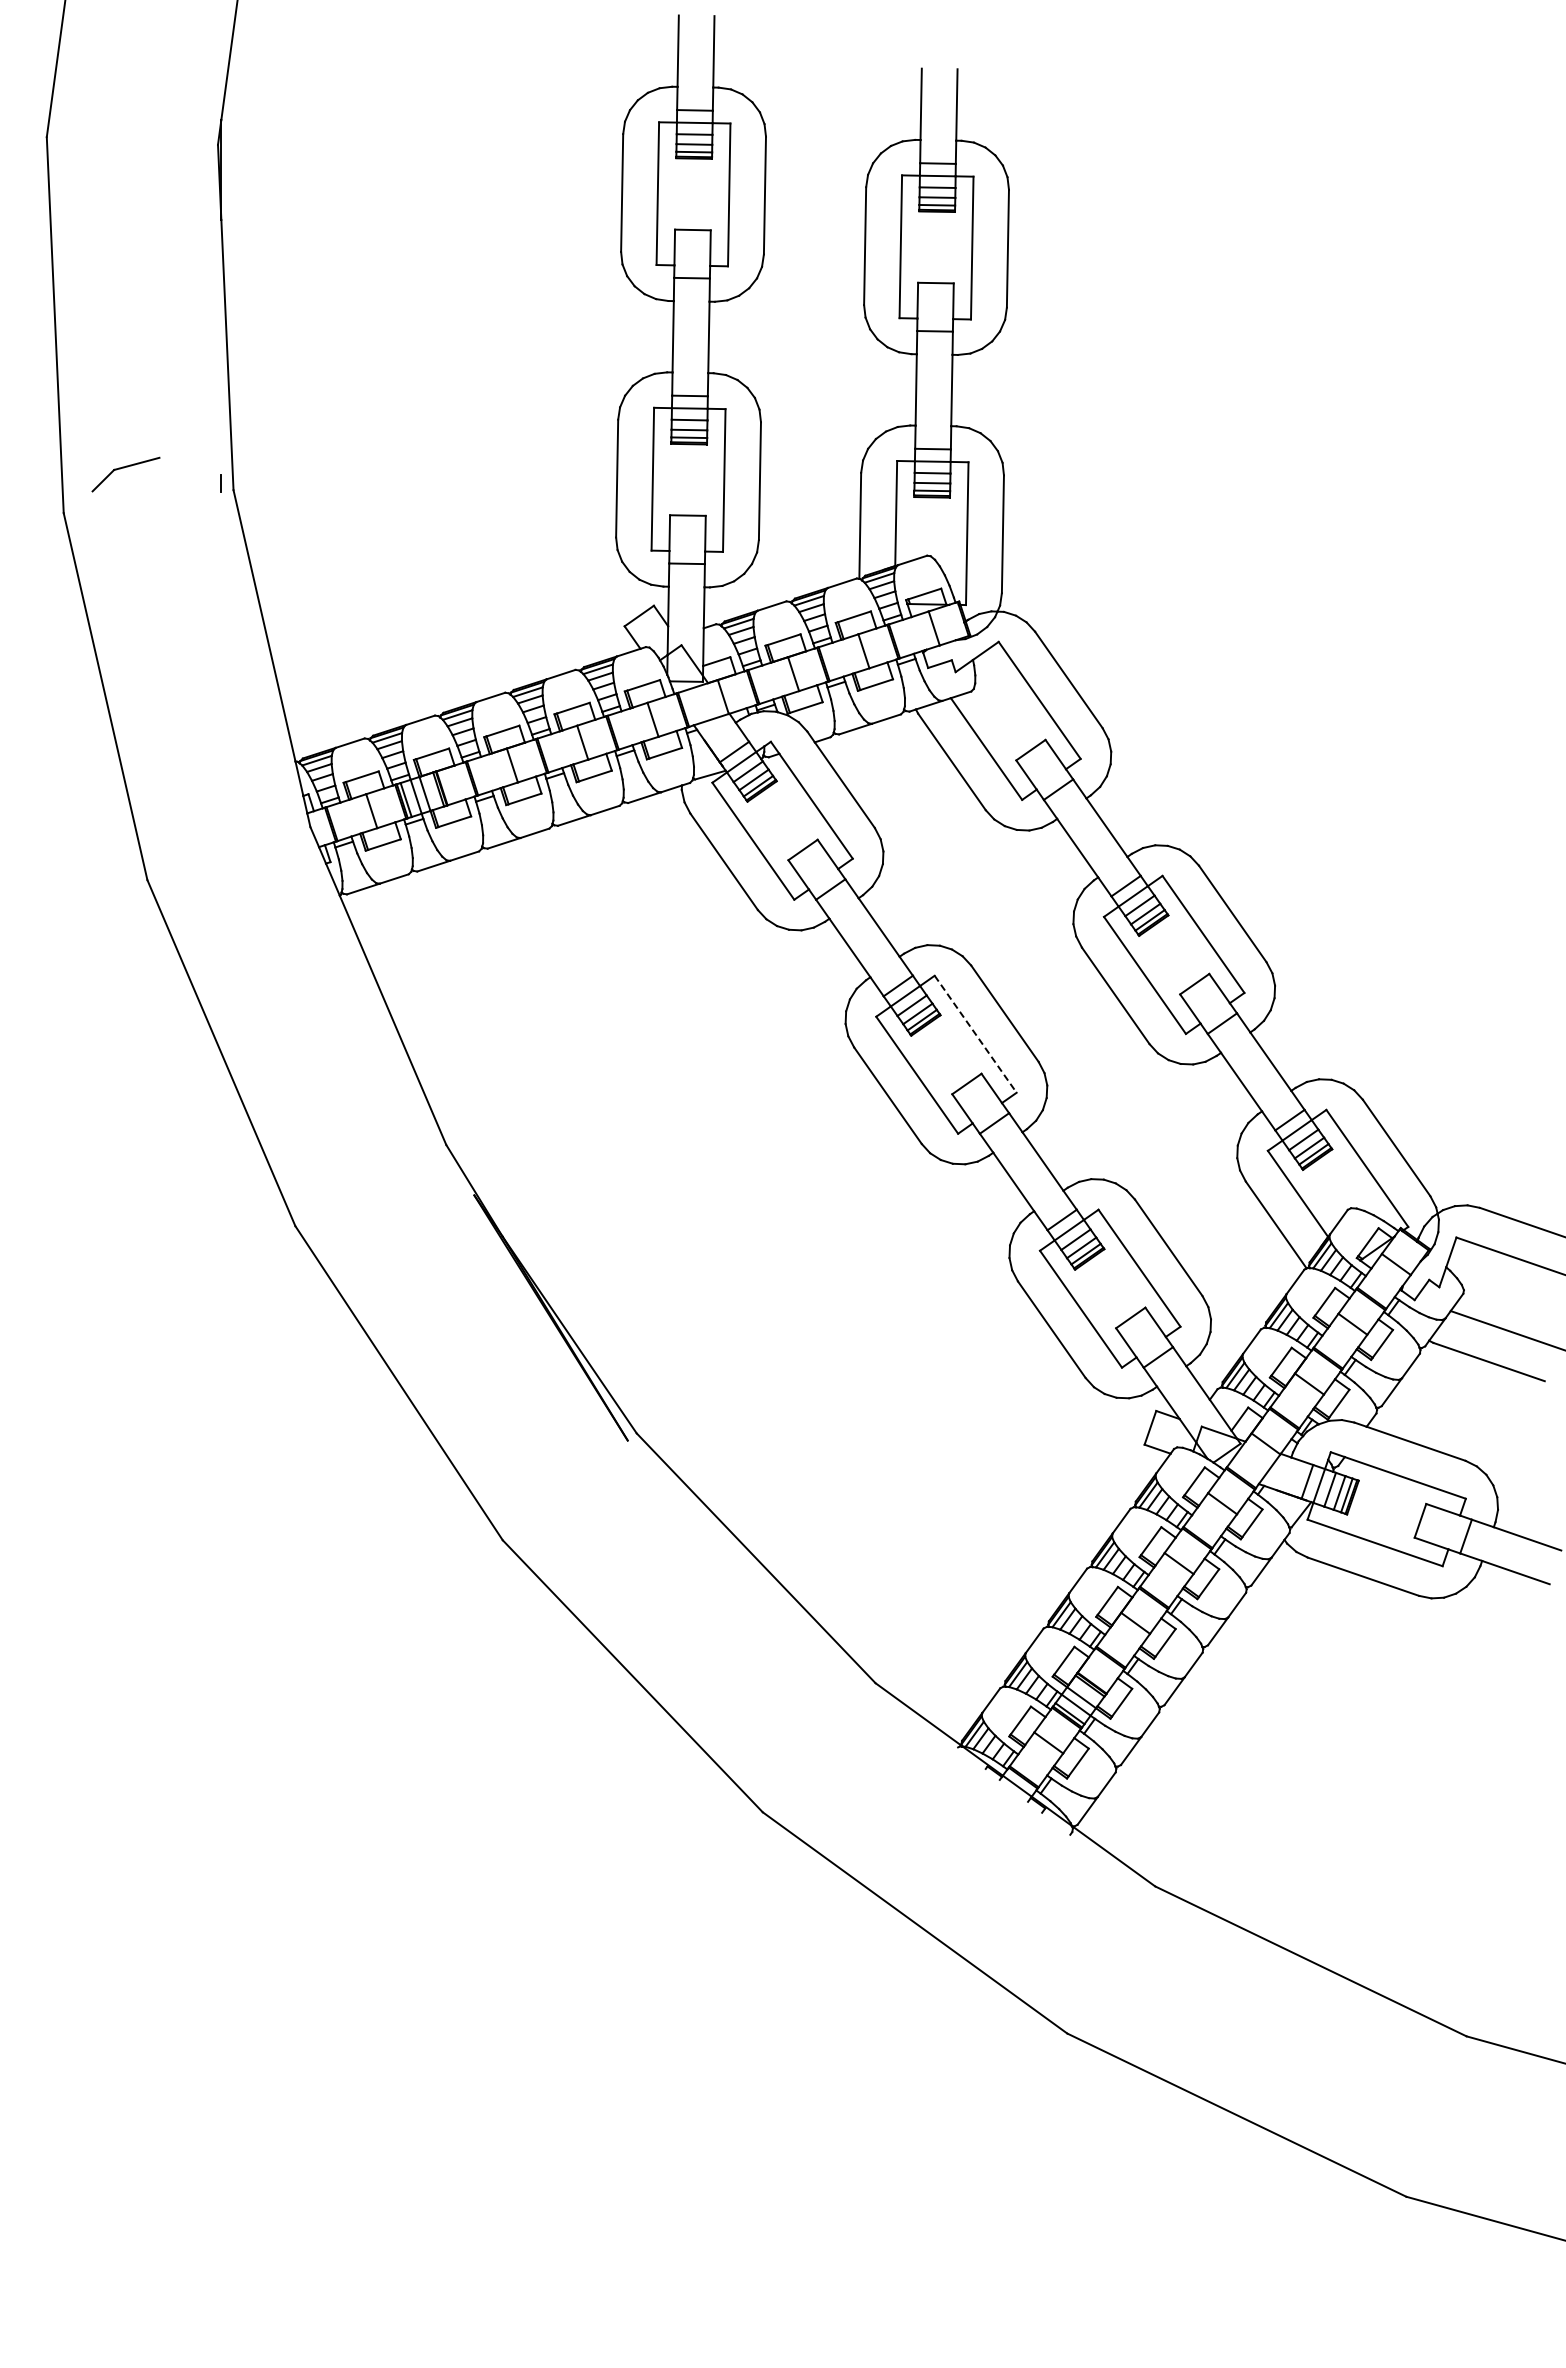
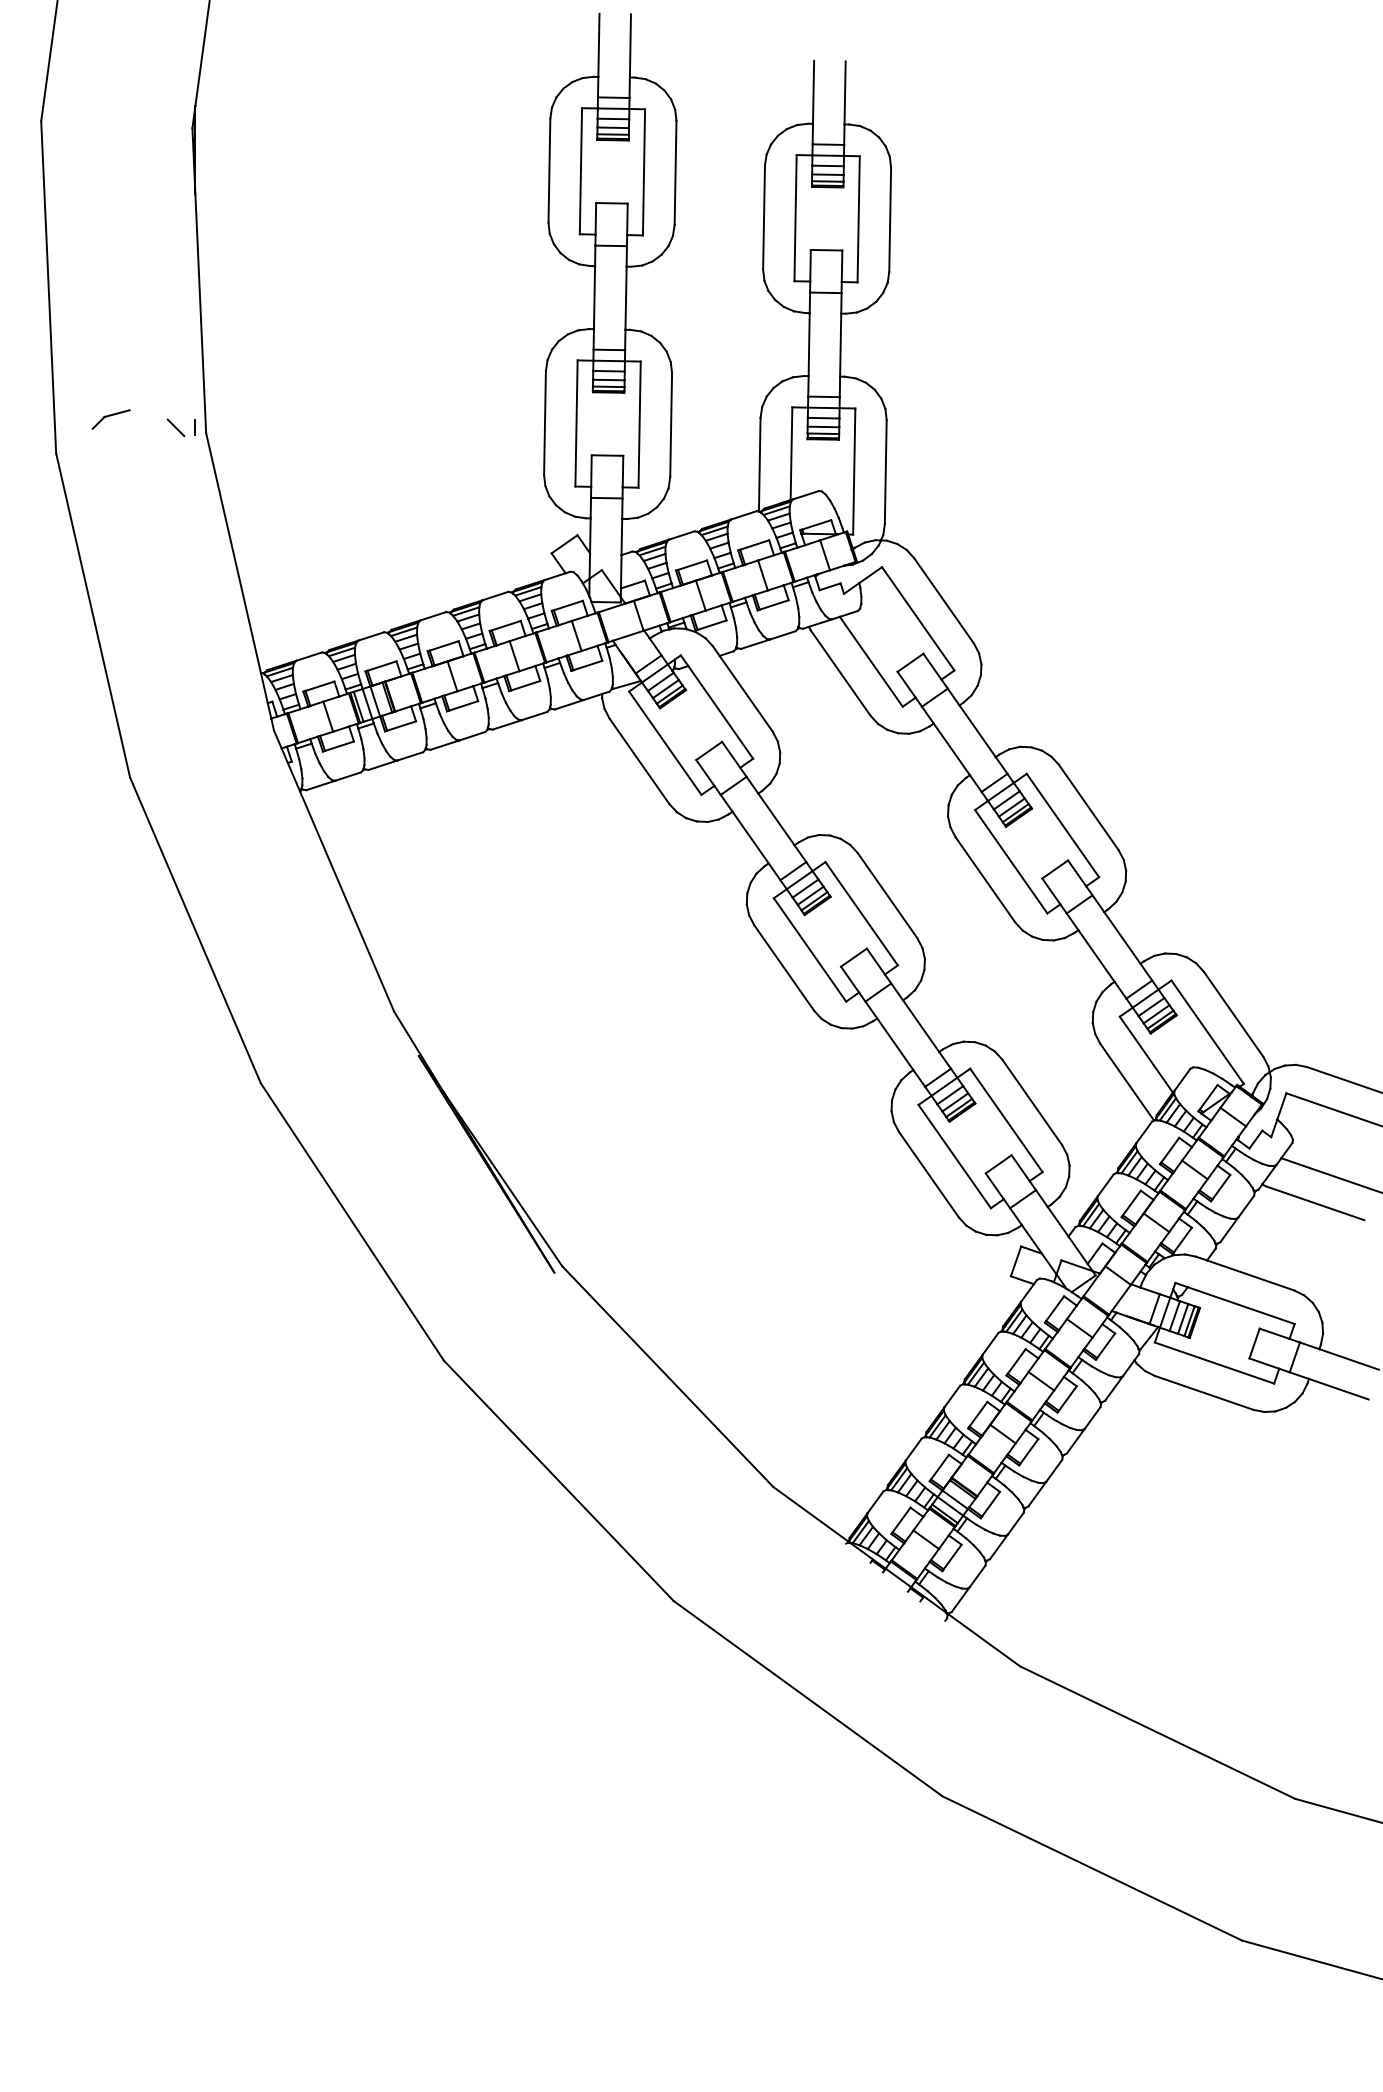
part: (125, 474) -> (110, 419), size x0.62
line: (199, 483) -> (176, 427), added
line: (975, 1034) -> (861, 913), dashed -> solid

